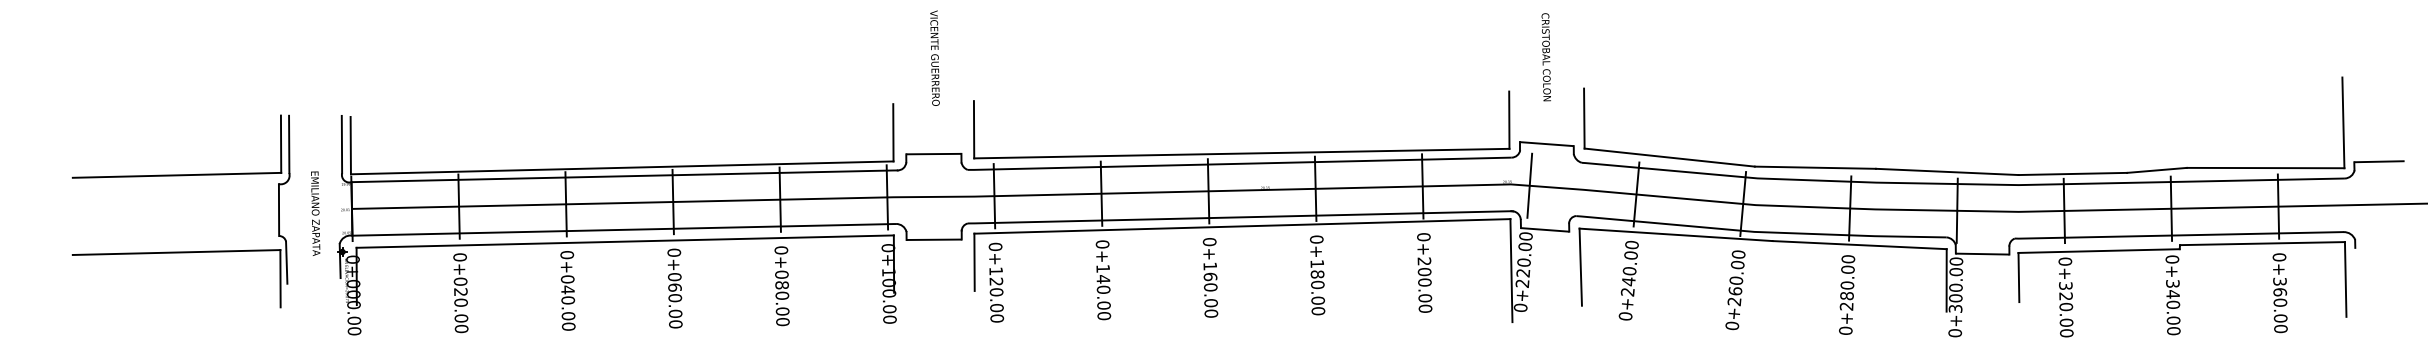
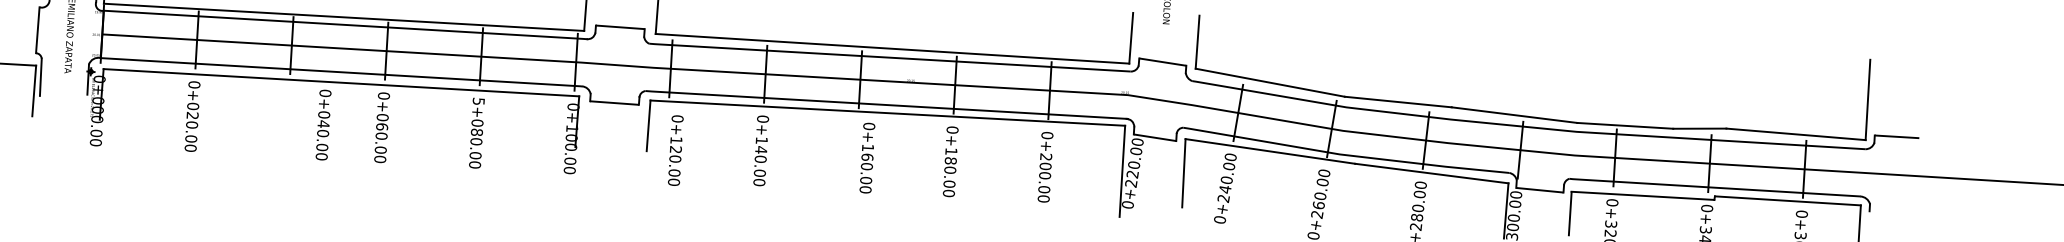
line: (1529, 185) -> (1144, 97), removed
text: (781, 250) -> (478, 101), 0+080.00 -> 5+080.00
text: (1210, 277) -> (867, 157), moved
text: (996, 282) -> (675, 150), moved
text: (567, 290) -> (323, 124), moved

